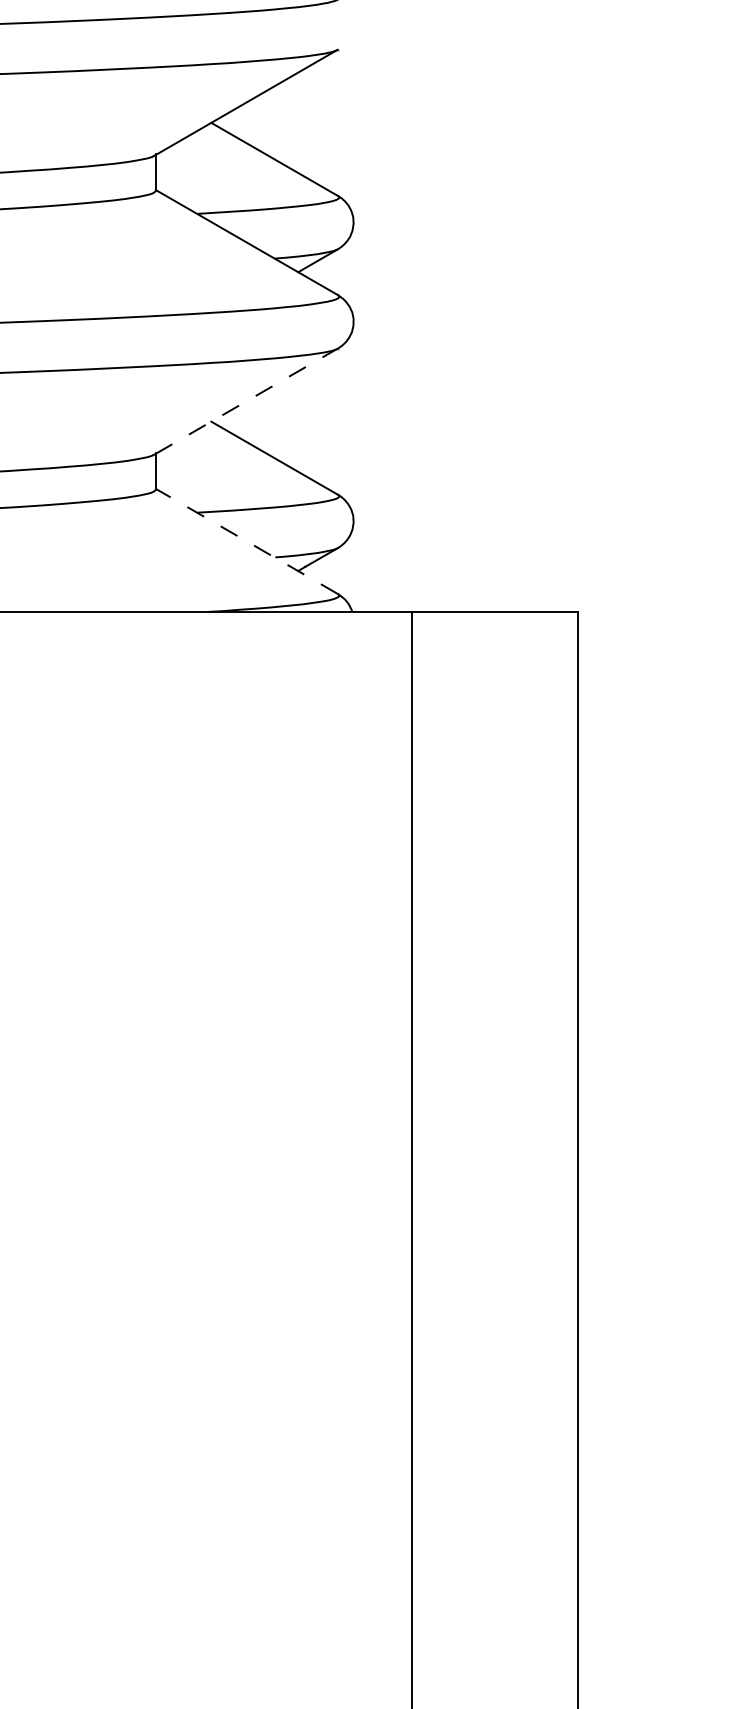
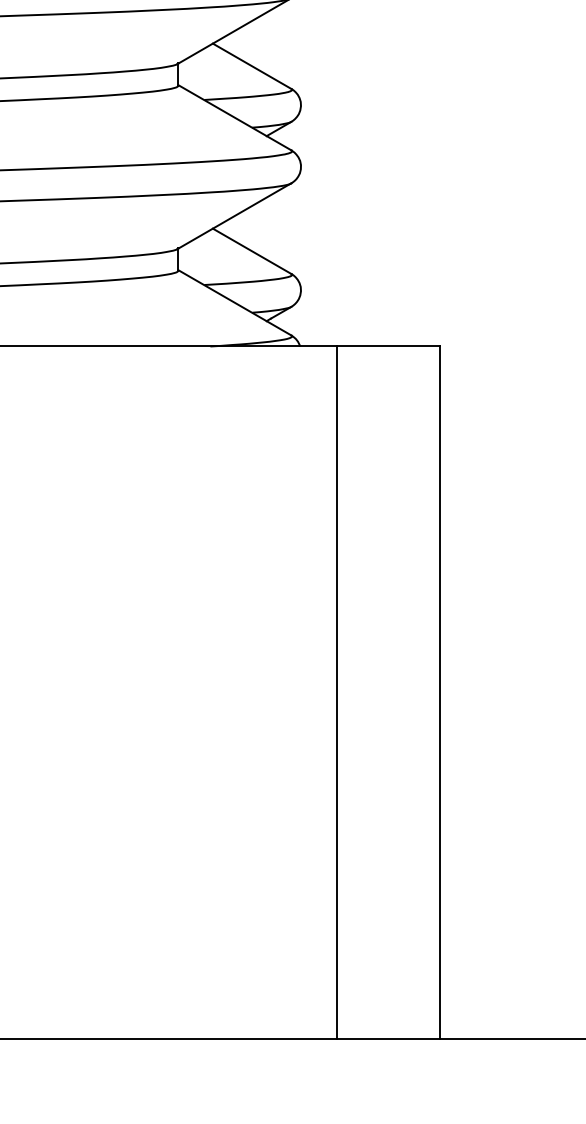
line: (247, 400) -> (235, 215), dashed -> solid
line: (246, 540) -> (234, 302), dashed -> solid

